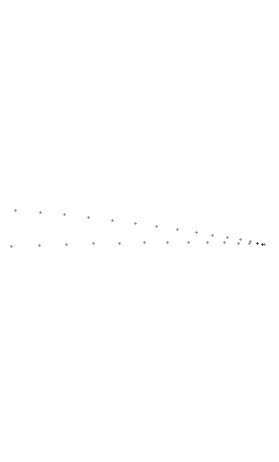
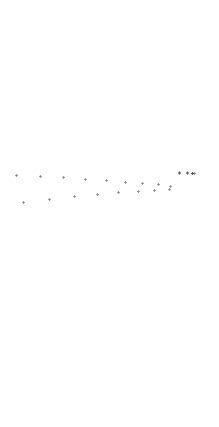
part: (256, 242) -> (186, 172), moved

